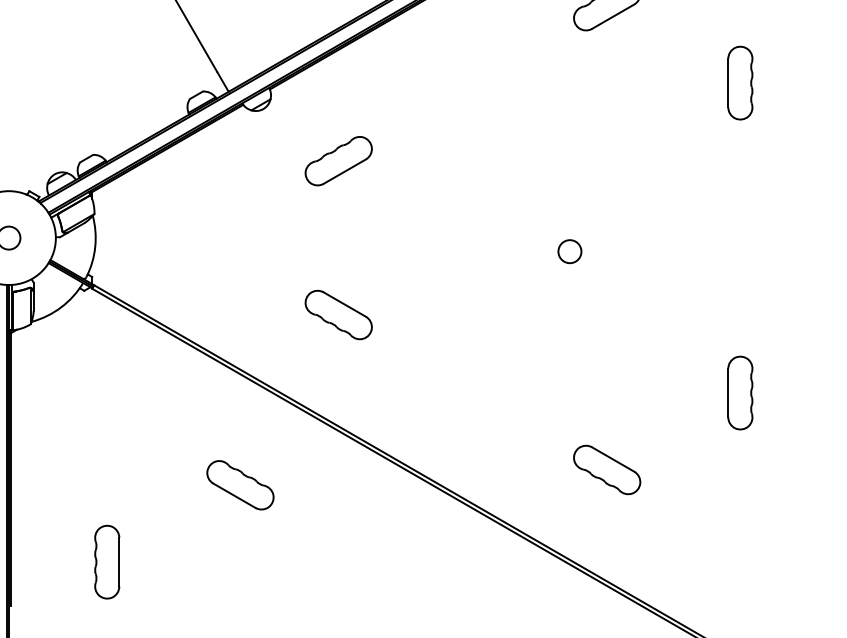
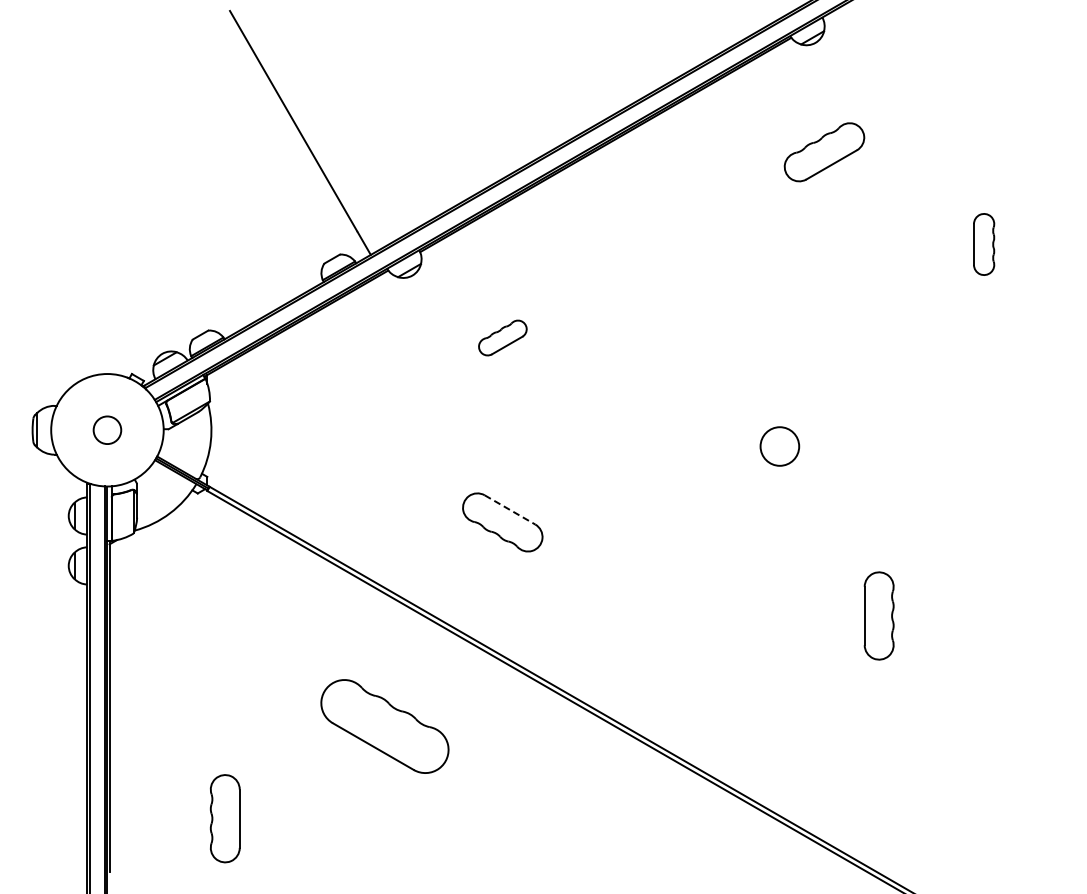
part: (739, 83) -> (983, 244), size x0.7
part: (338, 160) -> (502, 337), size x0.6
circle: (569, 251) -> (779, 446), size x1.4
line: (345, 305) -> (510, 510), solid -> dashed
part: (739, 392) -> (878, 615), moved
part: (607, 470) -> (824, 708), removed
part: (240, 485) -> (384, 726), size x1.6

